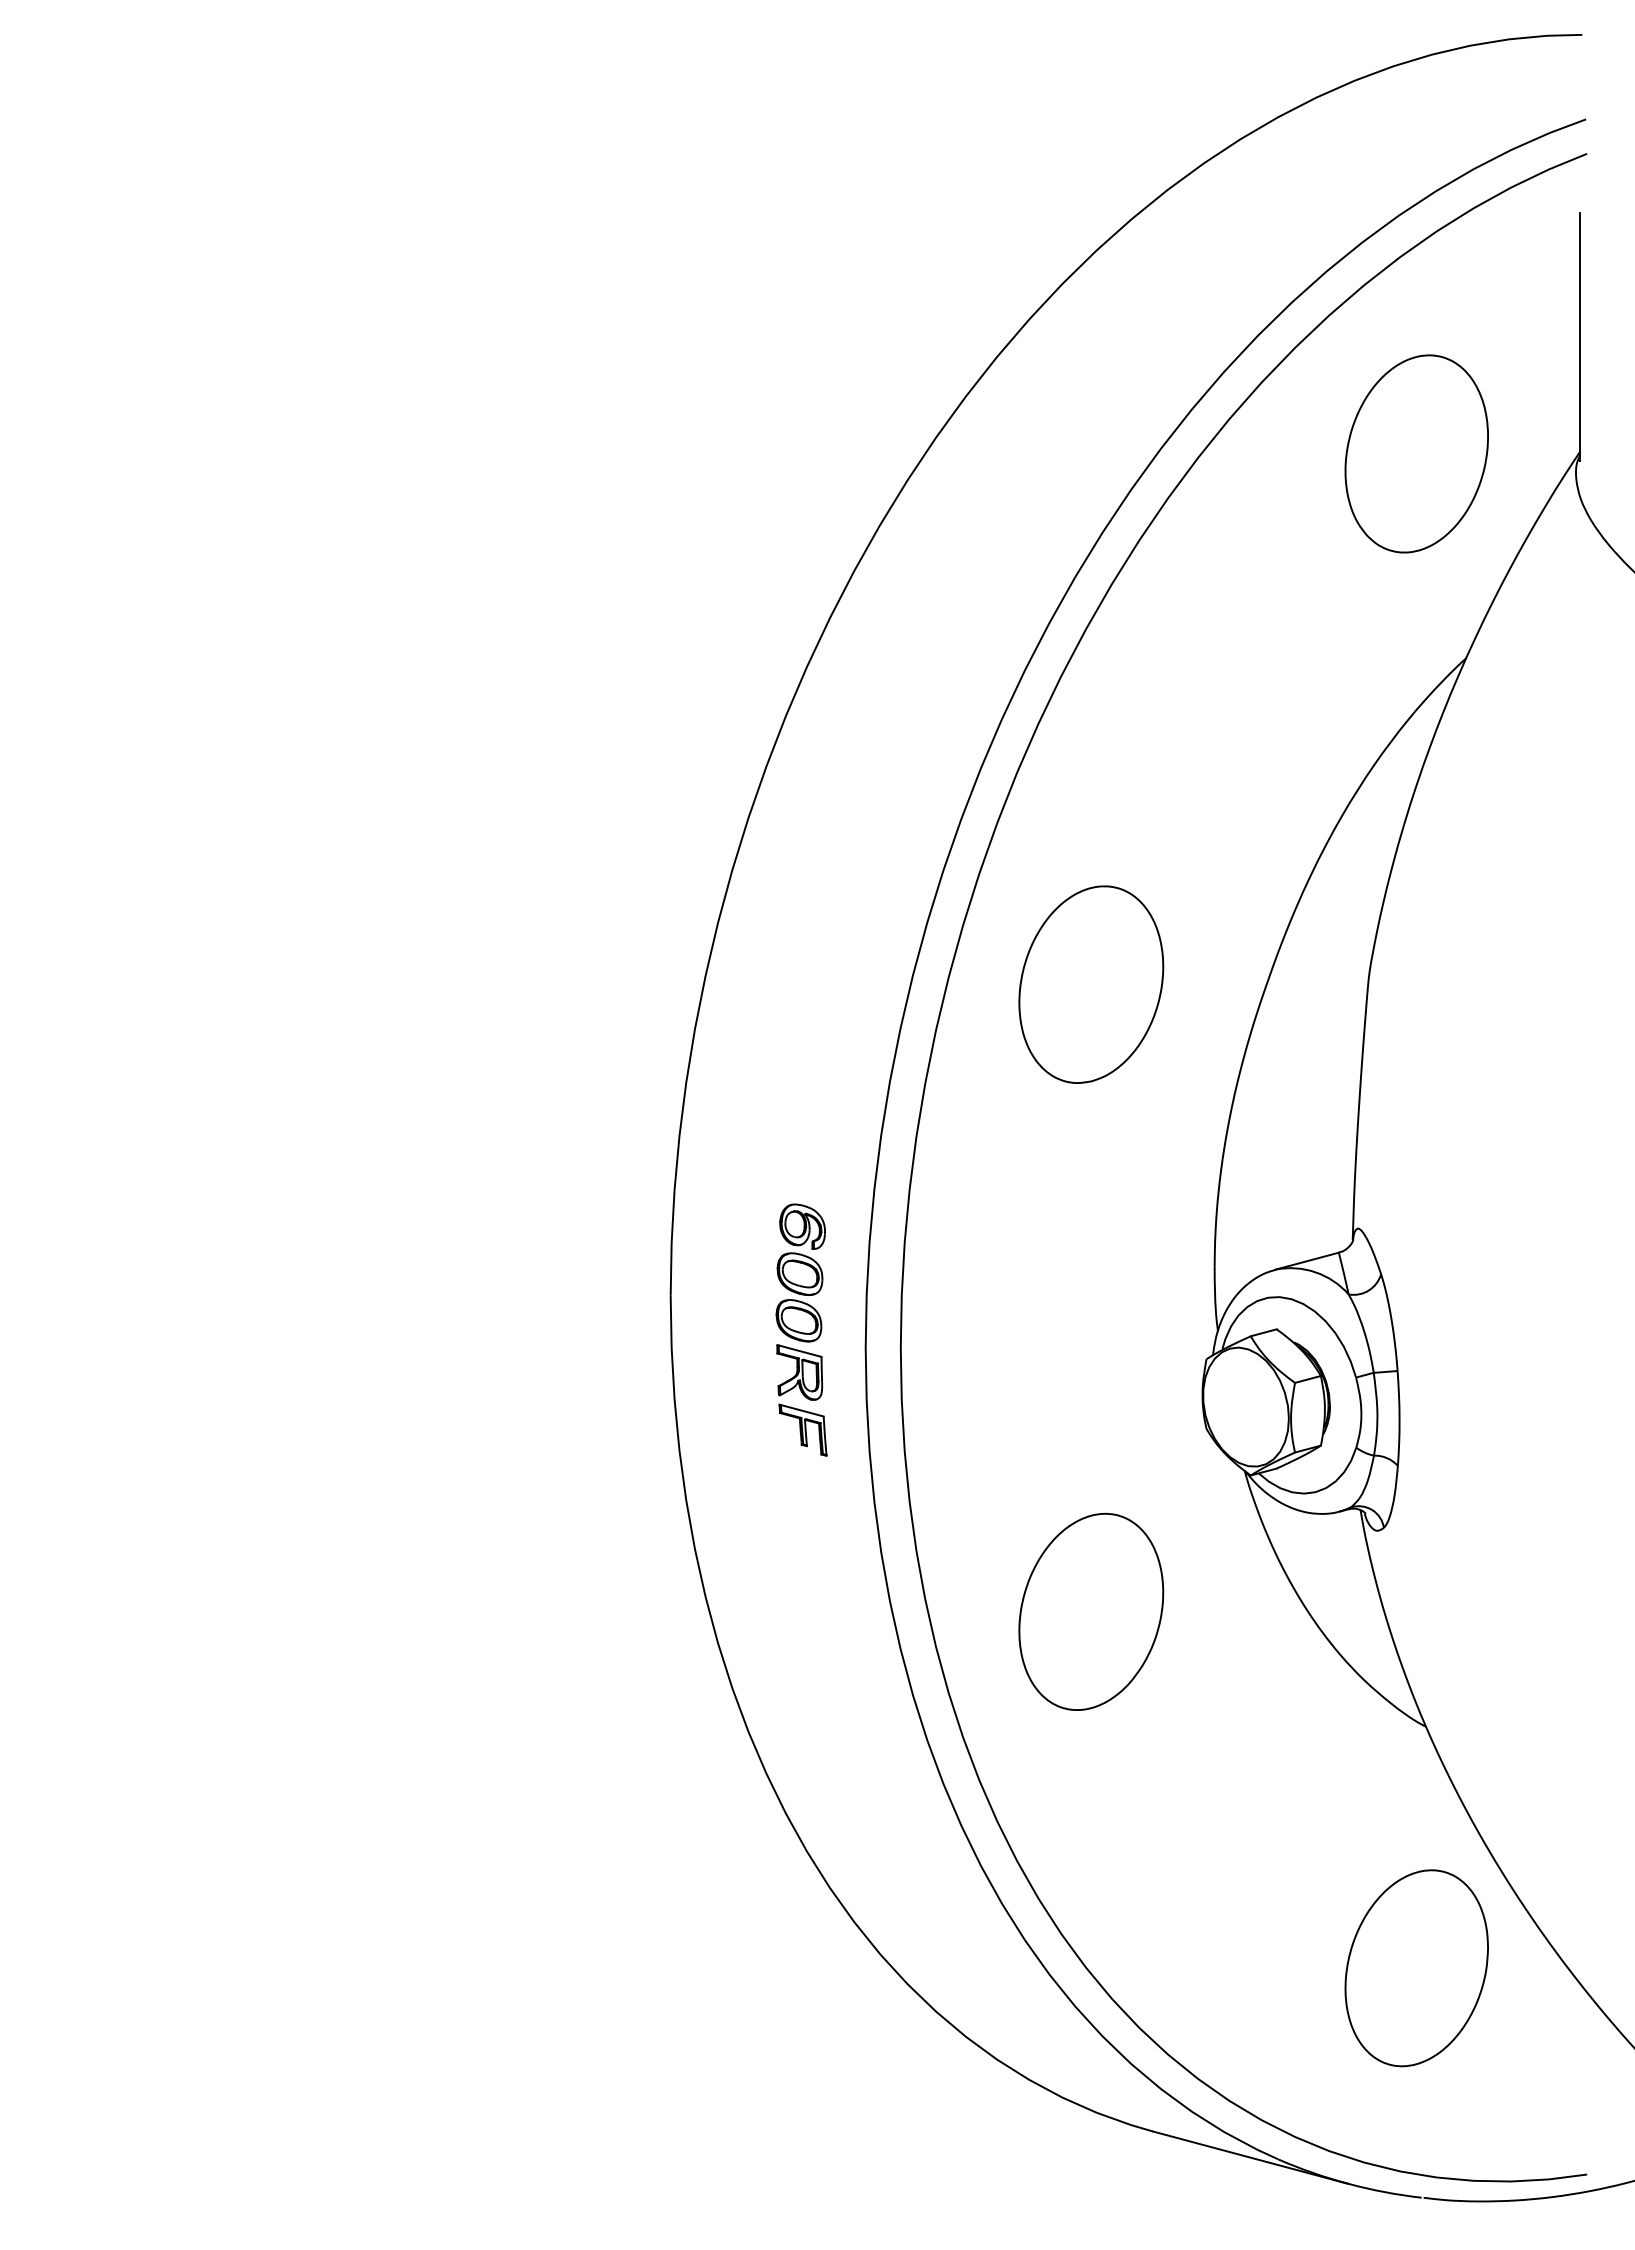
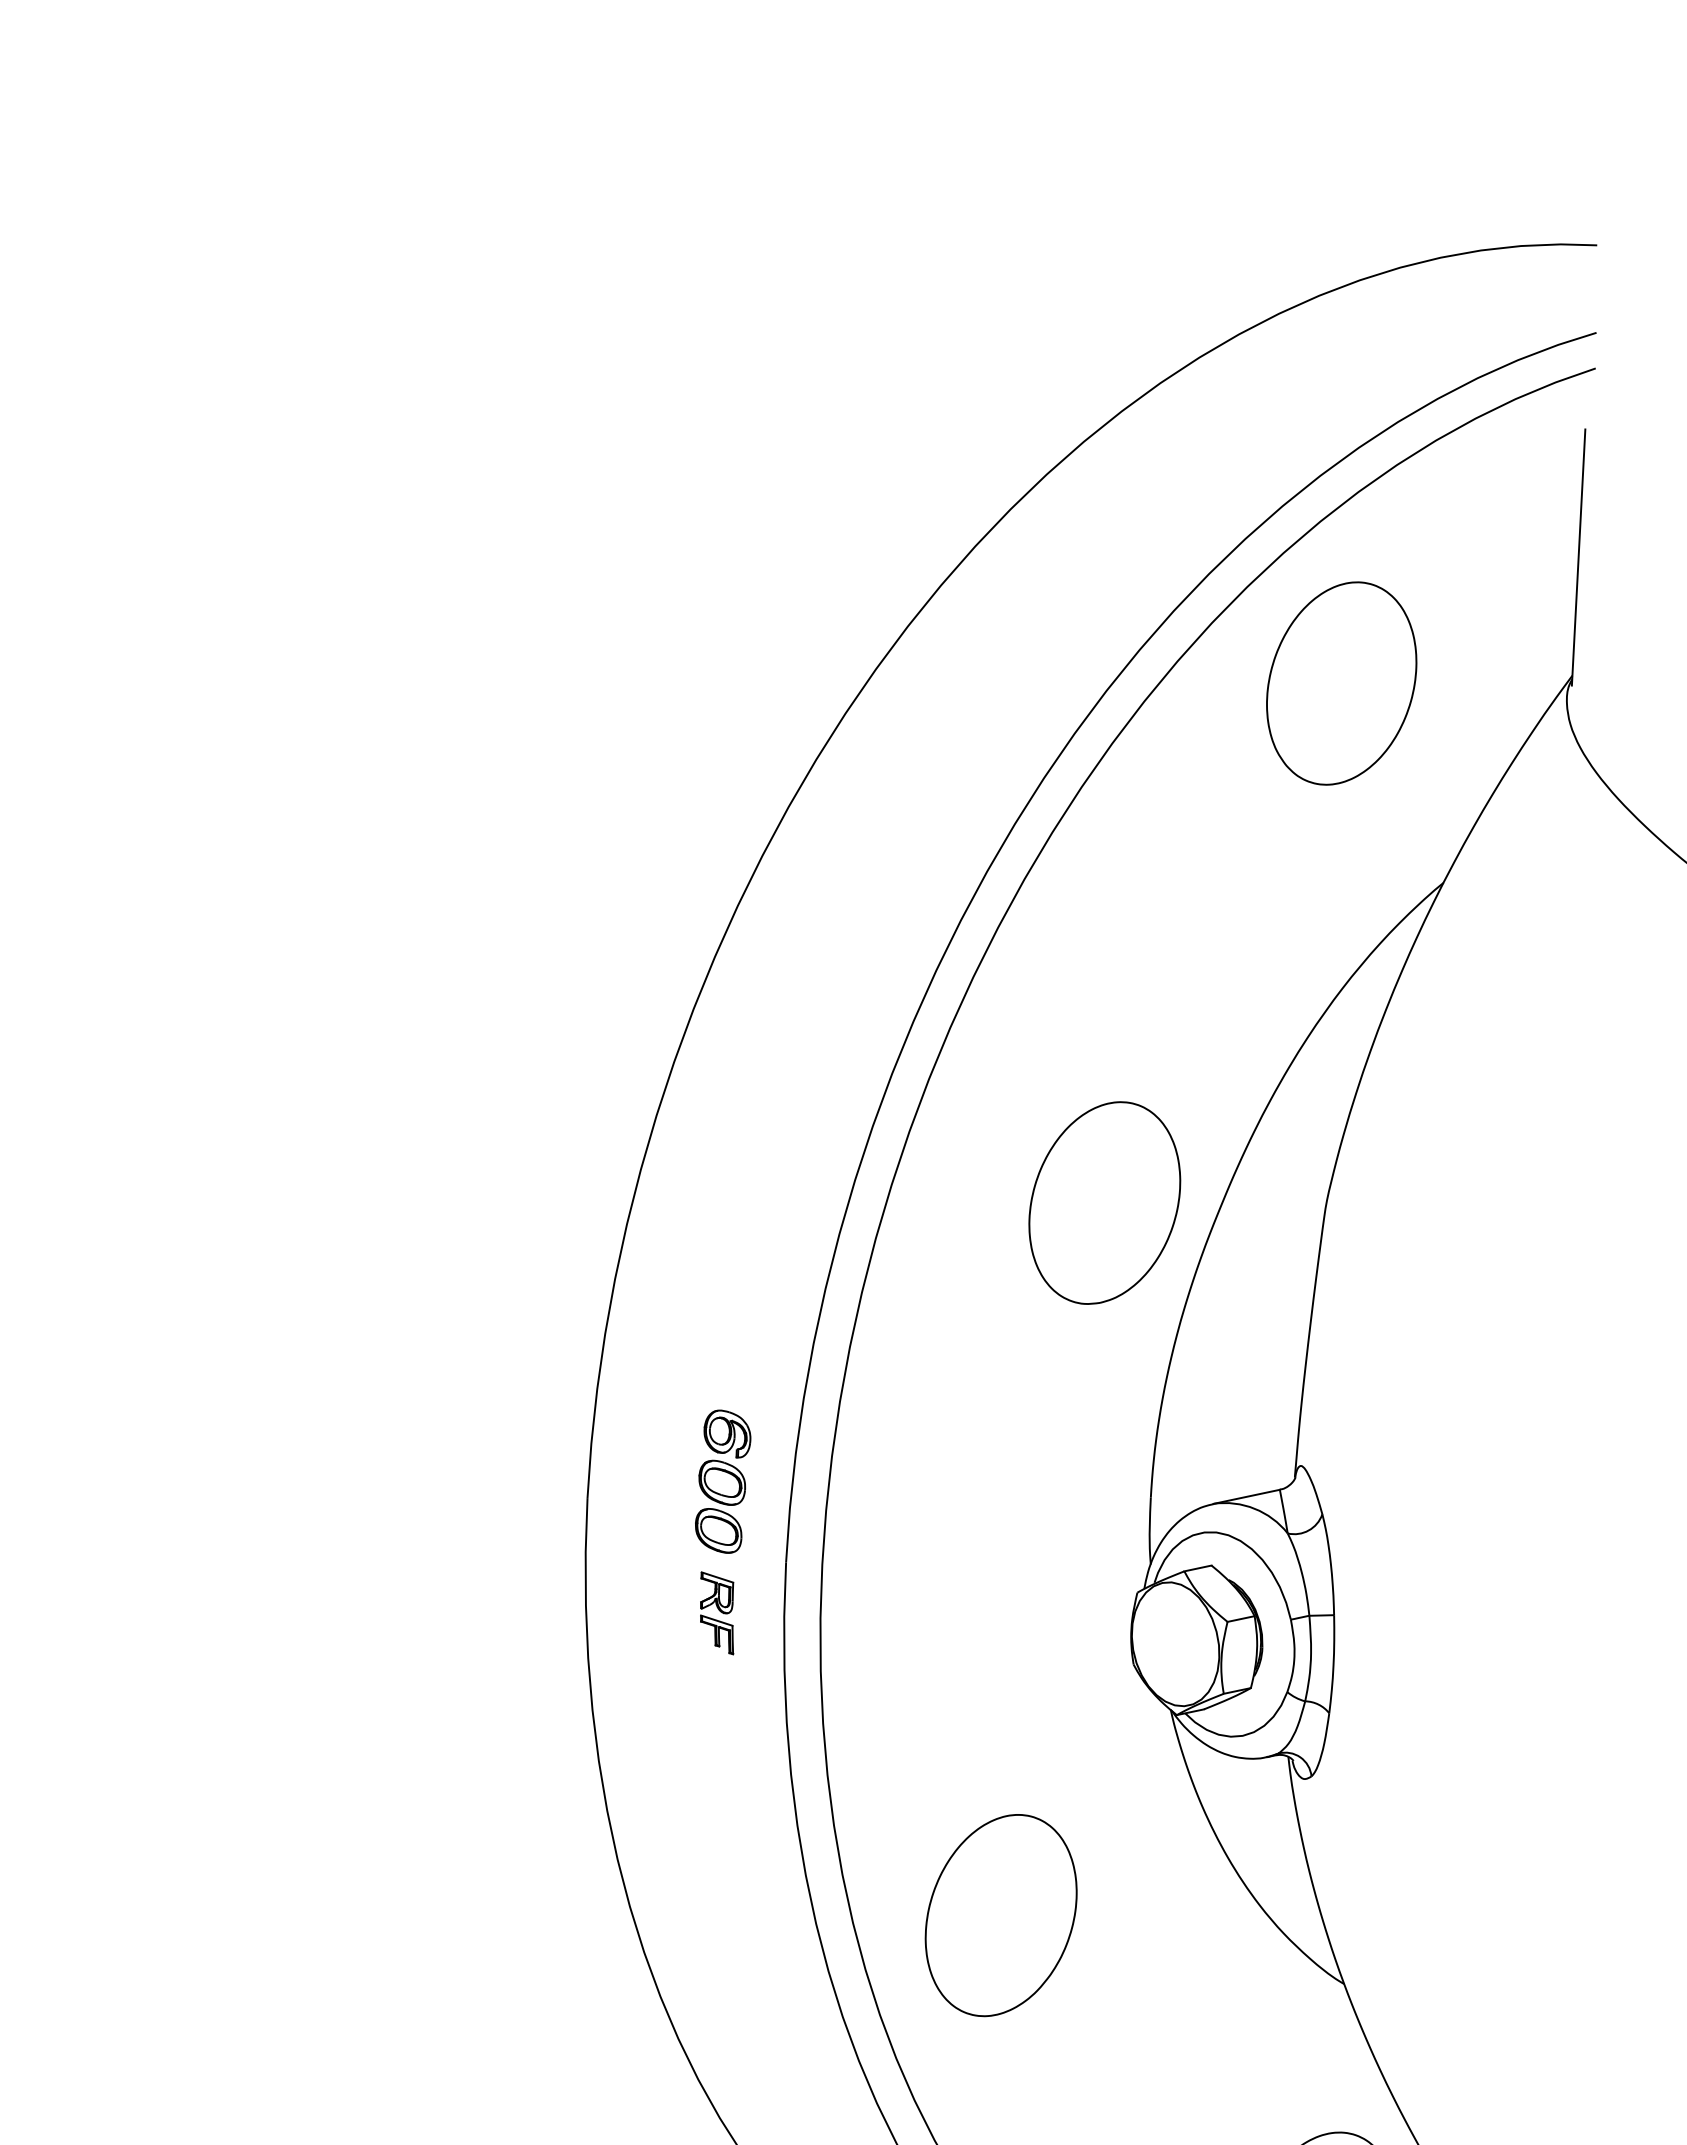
part: (1416, 453) -> (1341, 683), moved
part: (1091, 984) -> (1105, 1202), moved
part: (801, 1400) -> (716, 1613), size x0.7
part: (1091, 1611) -> (1001, 1915), moved

